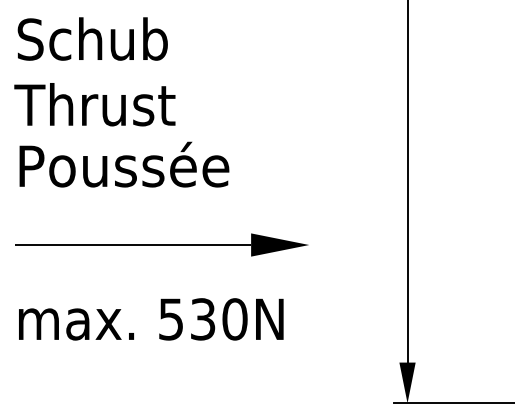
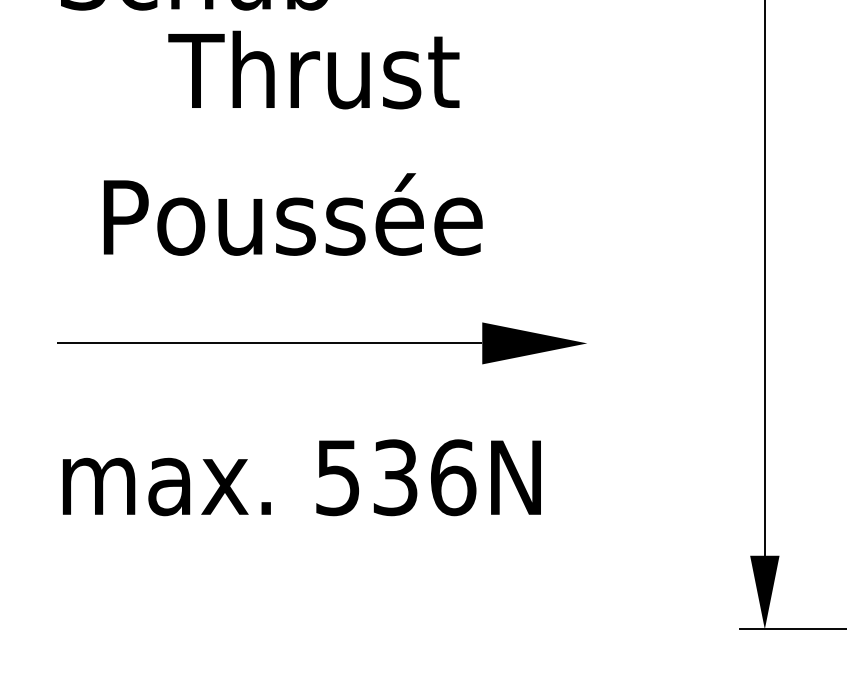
text: (94, 104) -> (313, 69), moved
text: (124, 164) -> (293, 214), moved
text: (234, 319) -> (452, 477), 530N -> 536N

